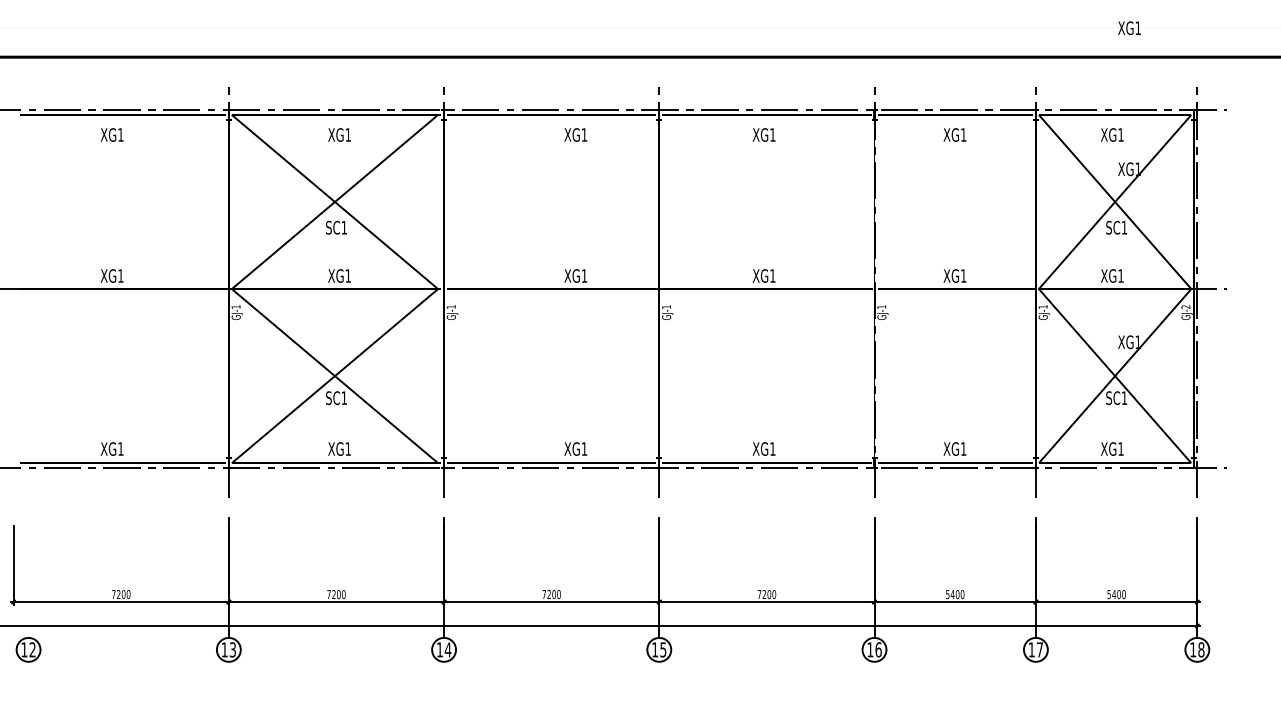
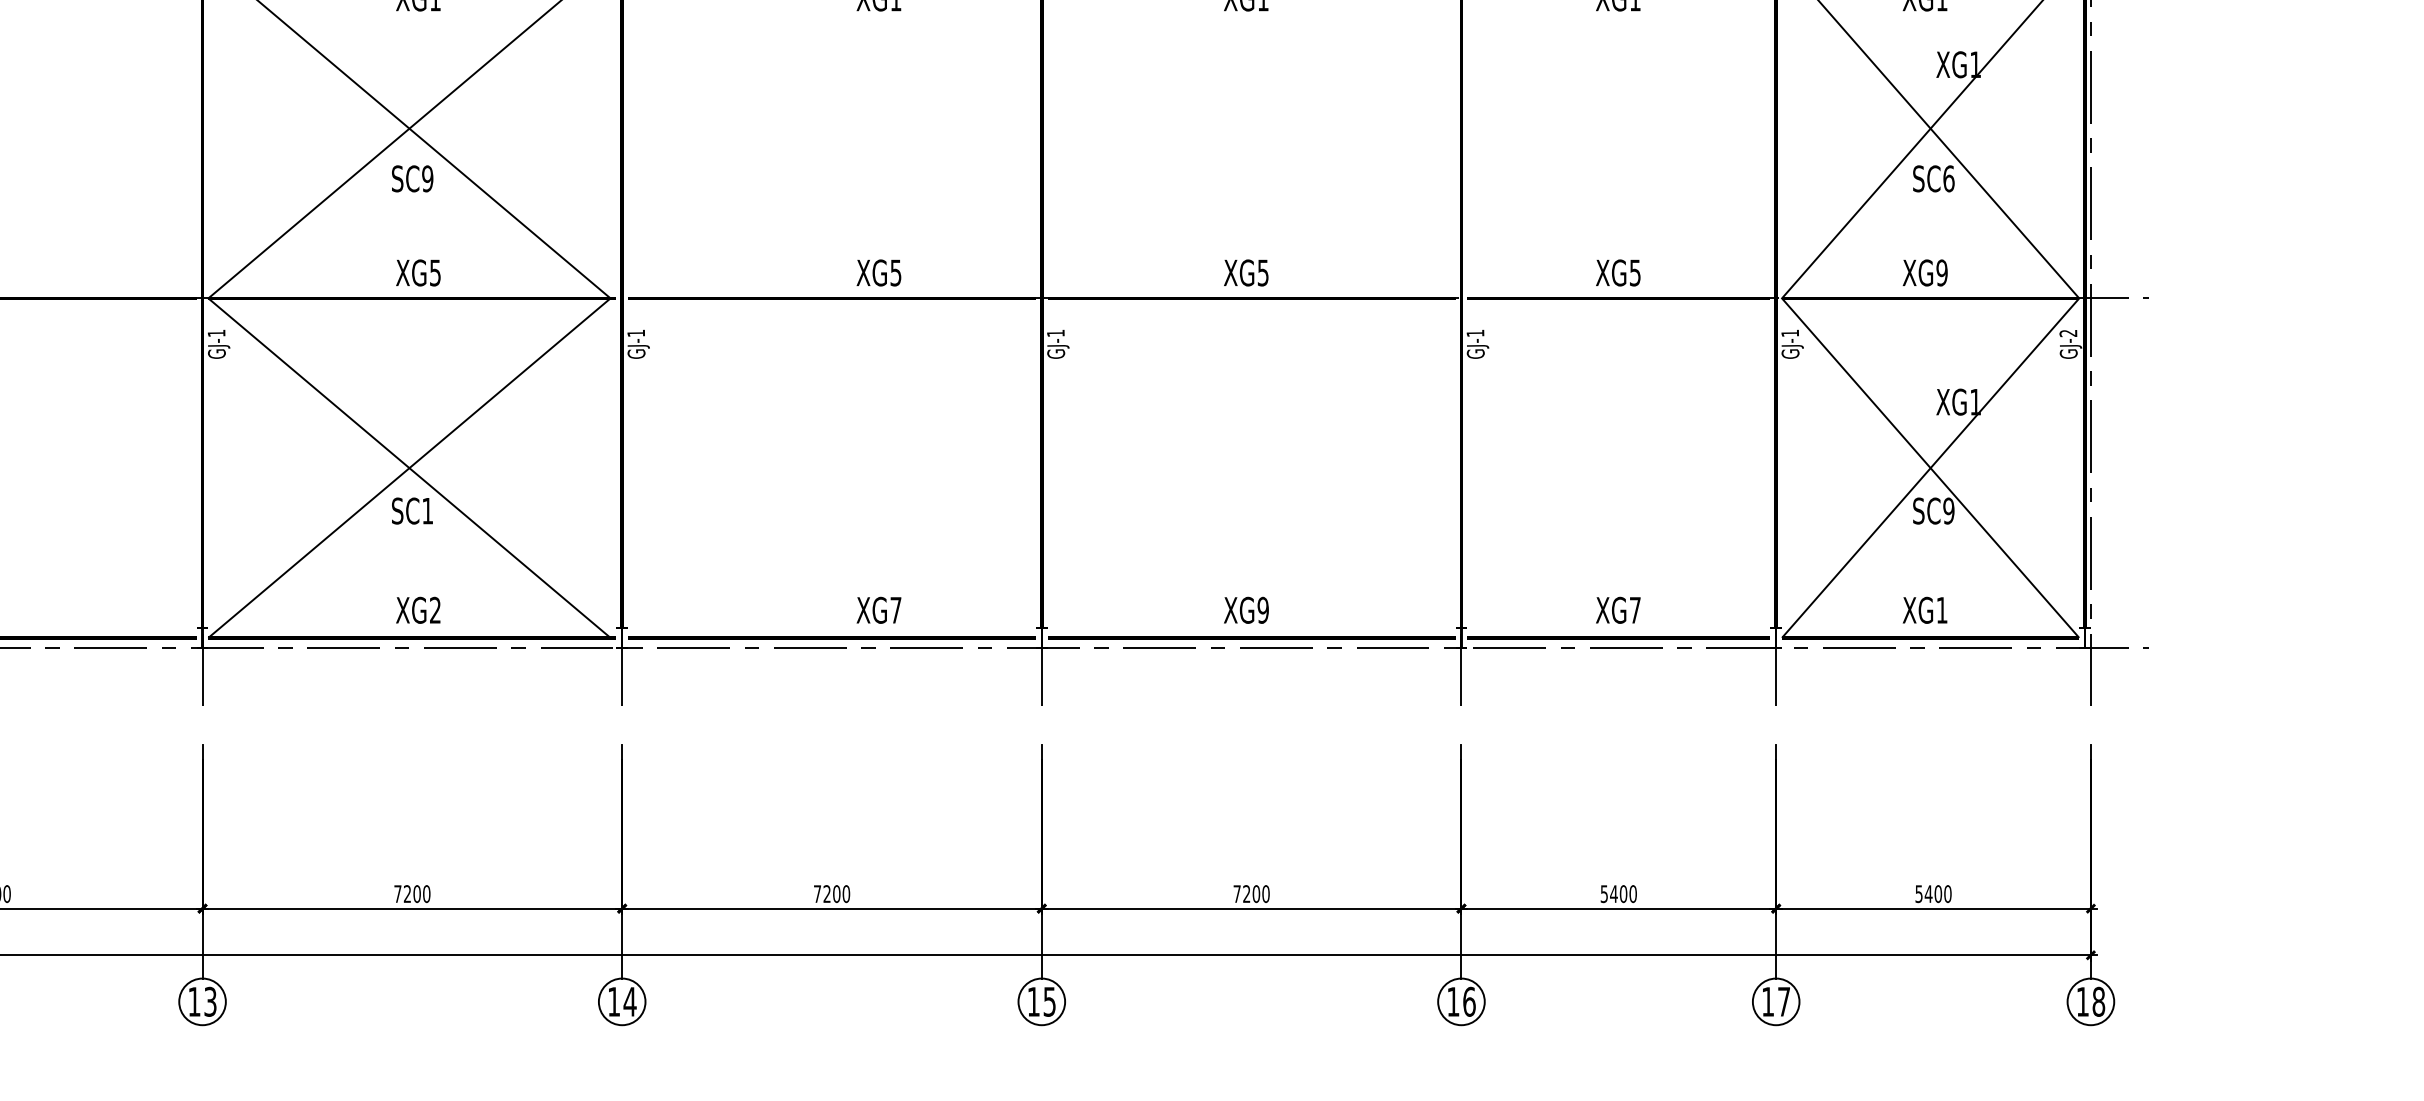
text: (344, 227) -> (428, 178), SC1 -> SC9
text: (1124, 227) -> (1948, 178), SC1 -> SC6
text: (347, 275) -> (433, 271), XG1 -> XG5
text: (584, 275) -> (895, 271), XG1 -> XG5
text: (772, 275) -> (1262, 271), XG1 -> XG5
text: (963, 275) -> (1634, 271), XG1 -> XG5
text: (1120, 275) -> (1941, 271), XG1 -> XG9
text: (1124, 397) -> (1948, 509), SC1 -> SC9
text: (347, 448) -> (433, 609), XG1 -> XG2
text: (584, 448) -> (895, 609), XG1 -> XG7
text: (772, 448) -> (1262, 609), XG1 -> XG9
text: (963, 448) -> (1634, 609), XG1 -> XG7

